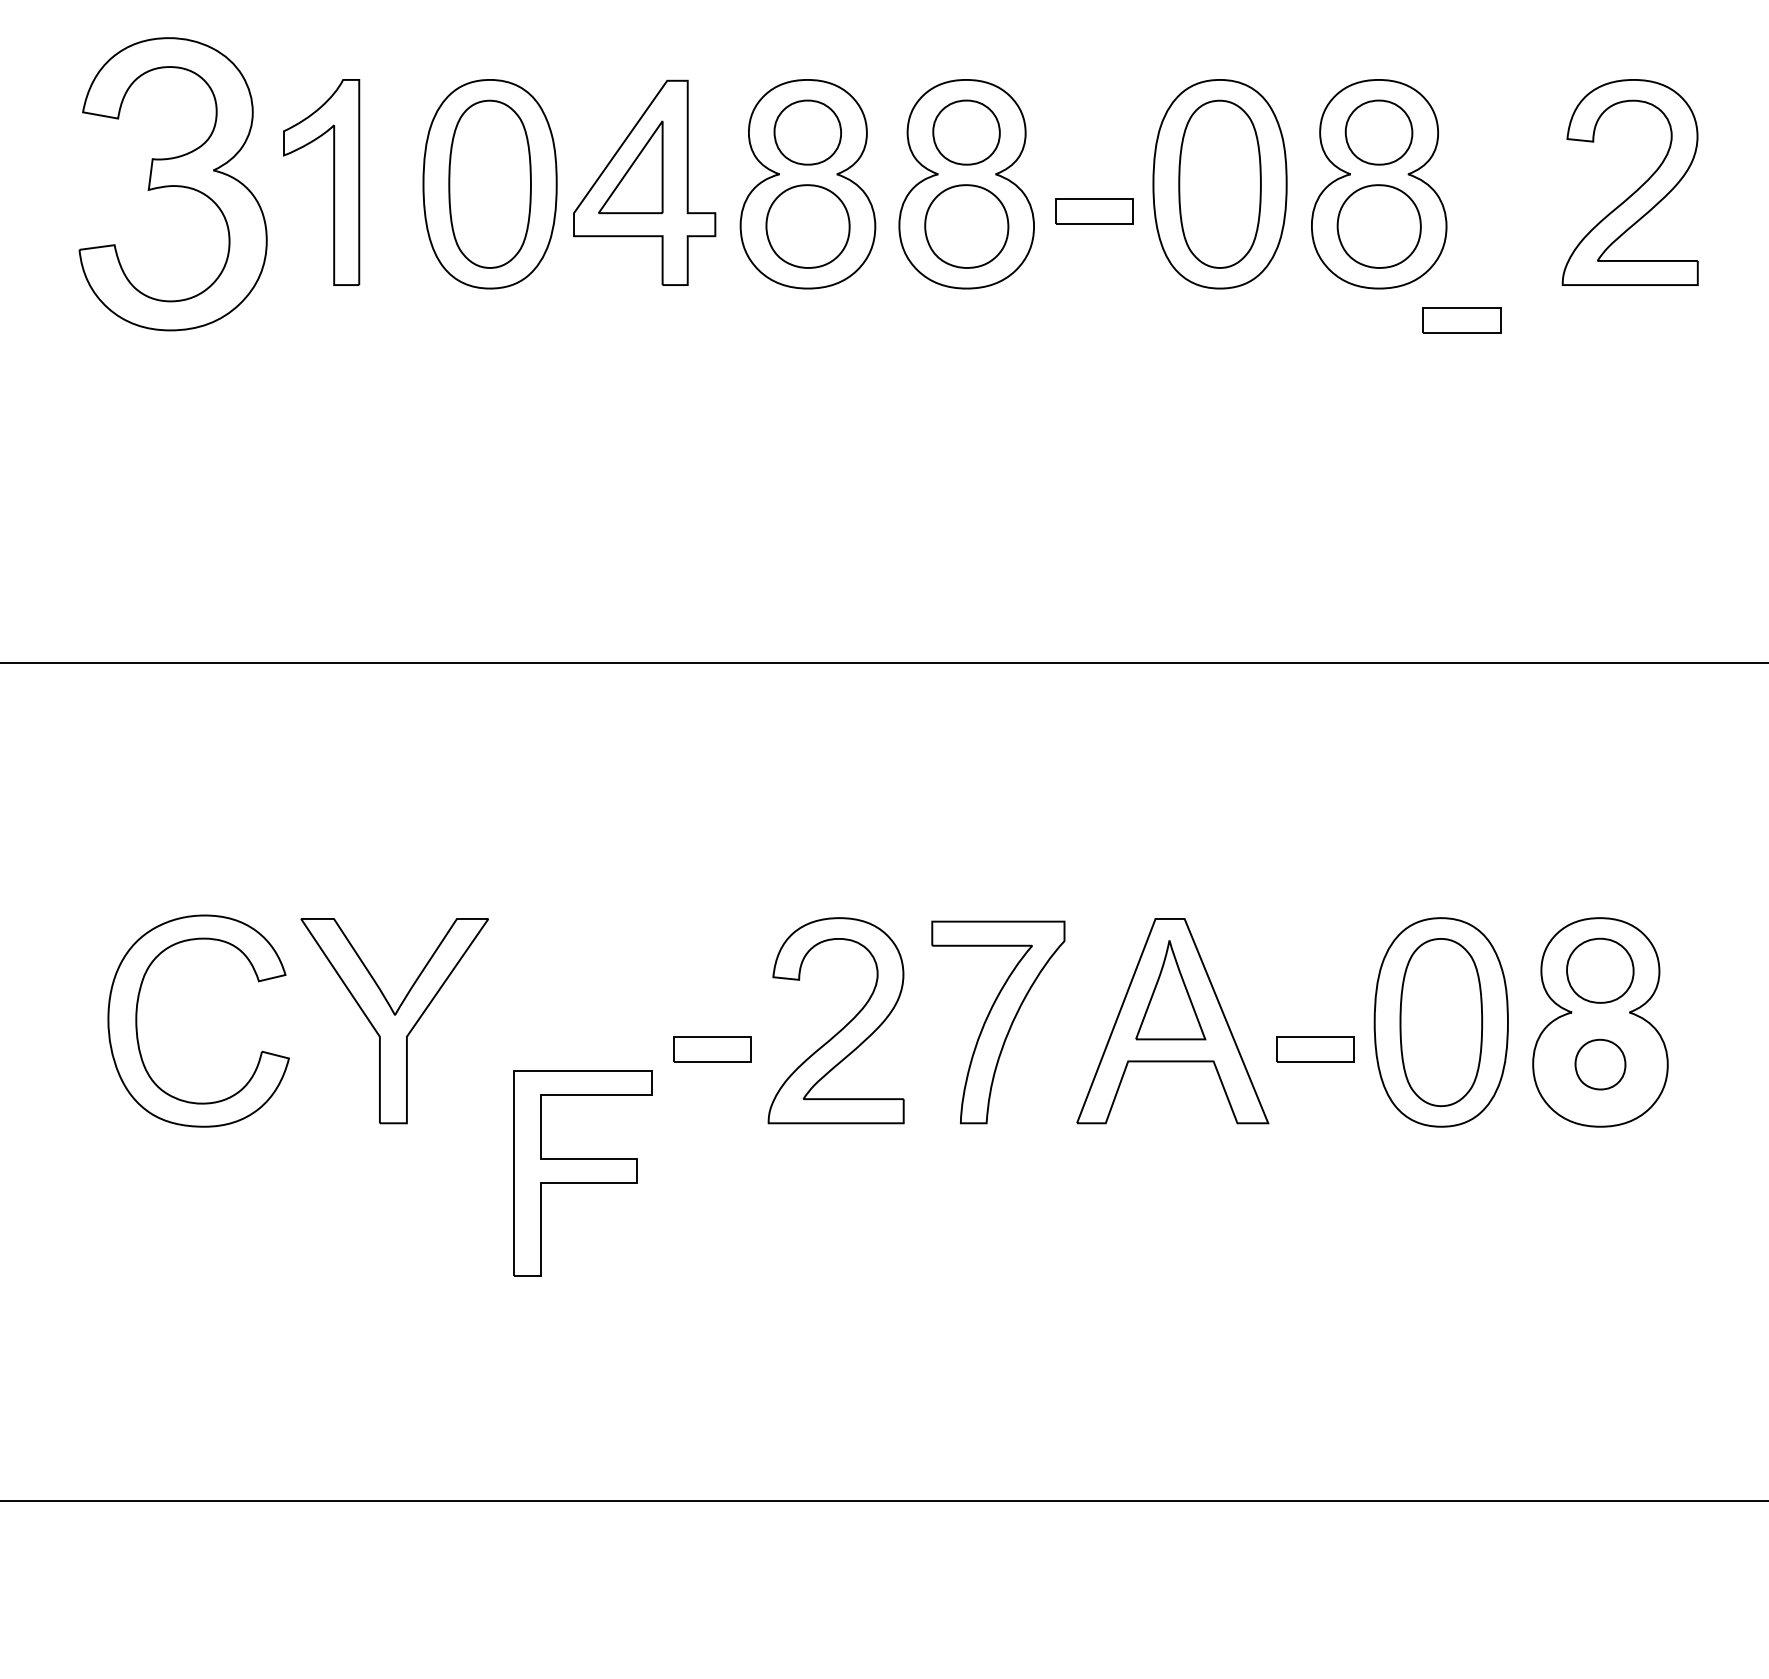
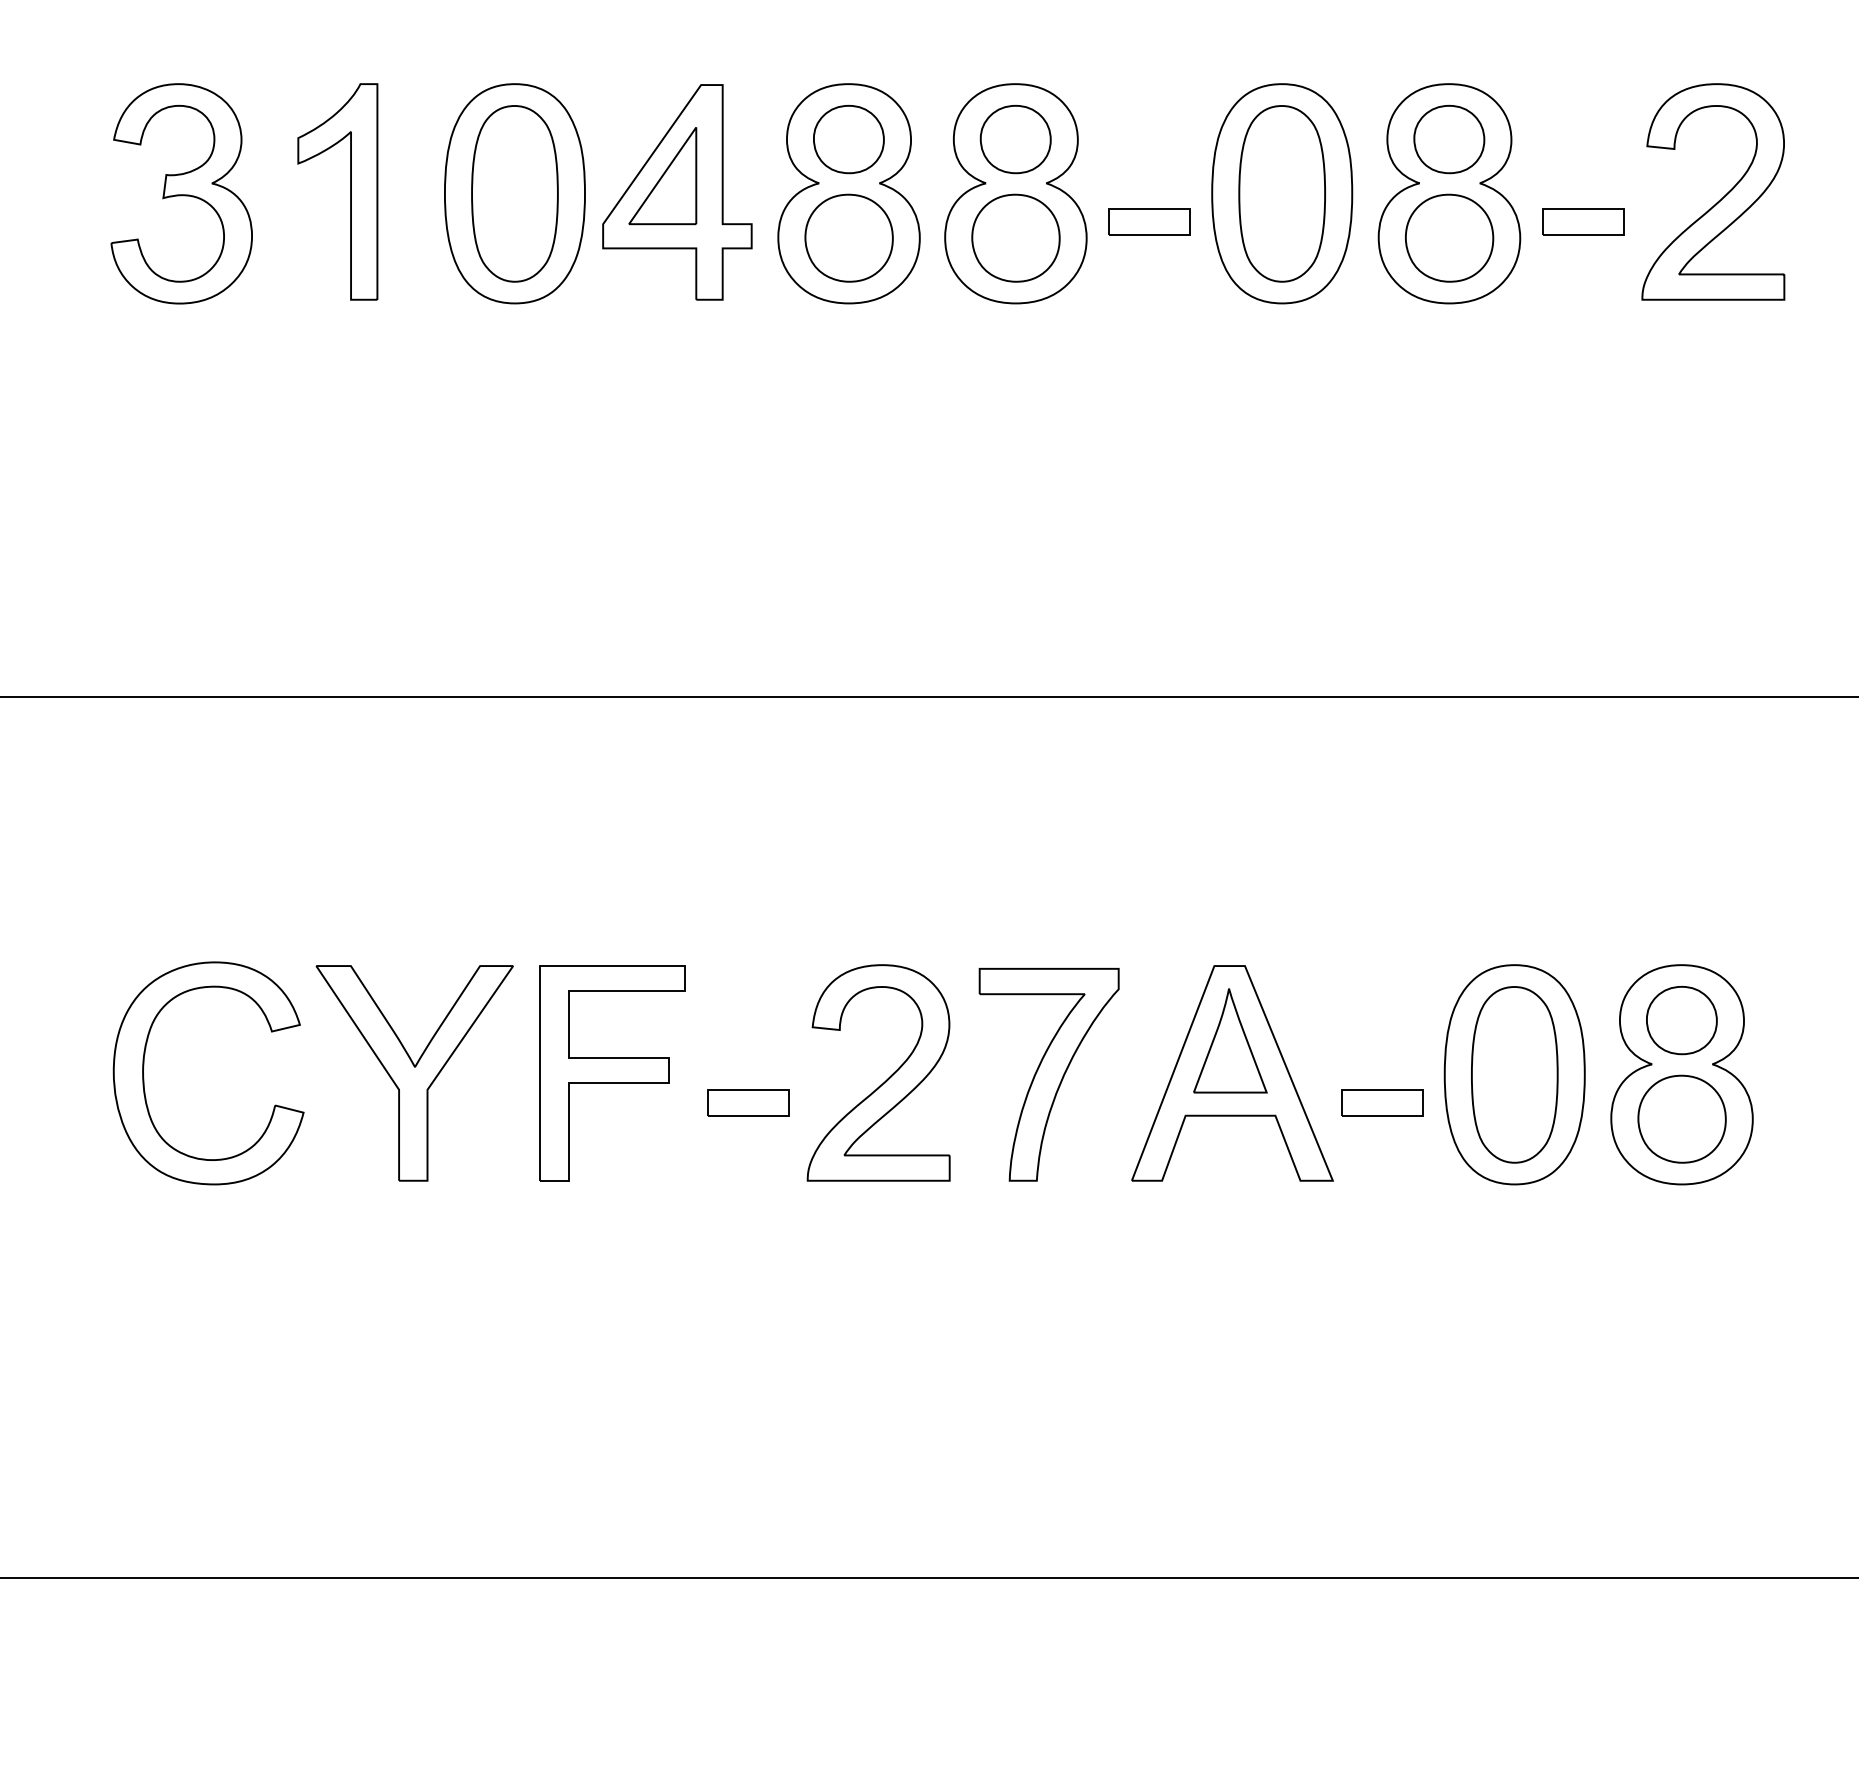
part: (172, 183) -> (181, 193), size x0.71
part: (1461, 320) -> (1583, 221), moved
part: (1599, 1064) -> (1681, 1118), size x1.67
part: (582, 1173) -> (612, 1073), moved

